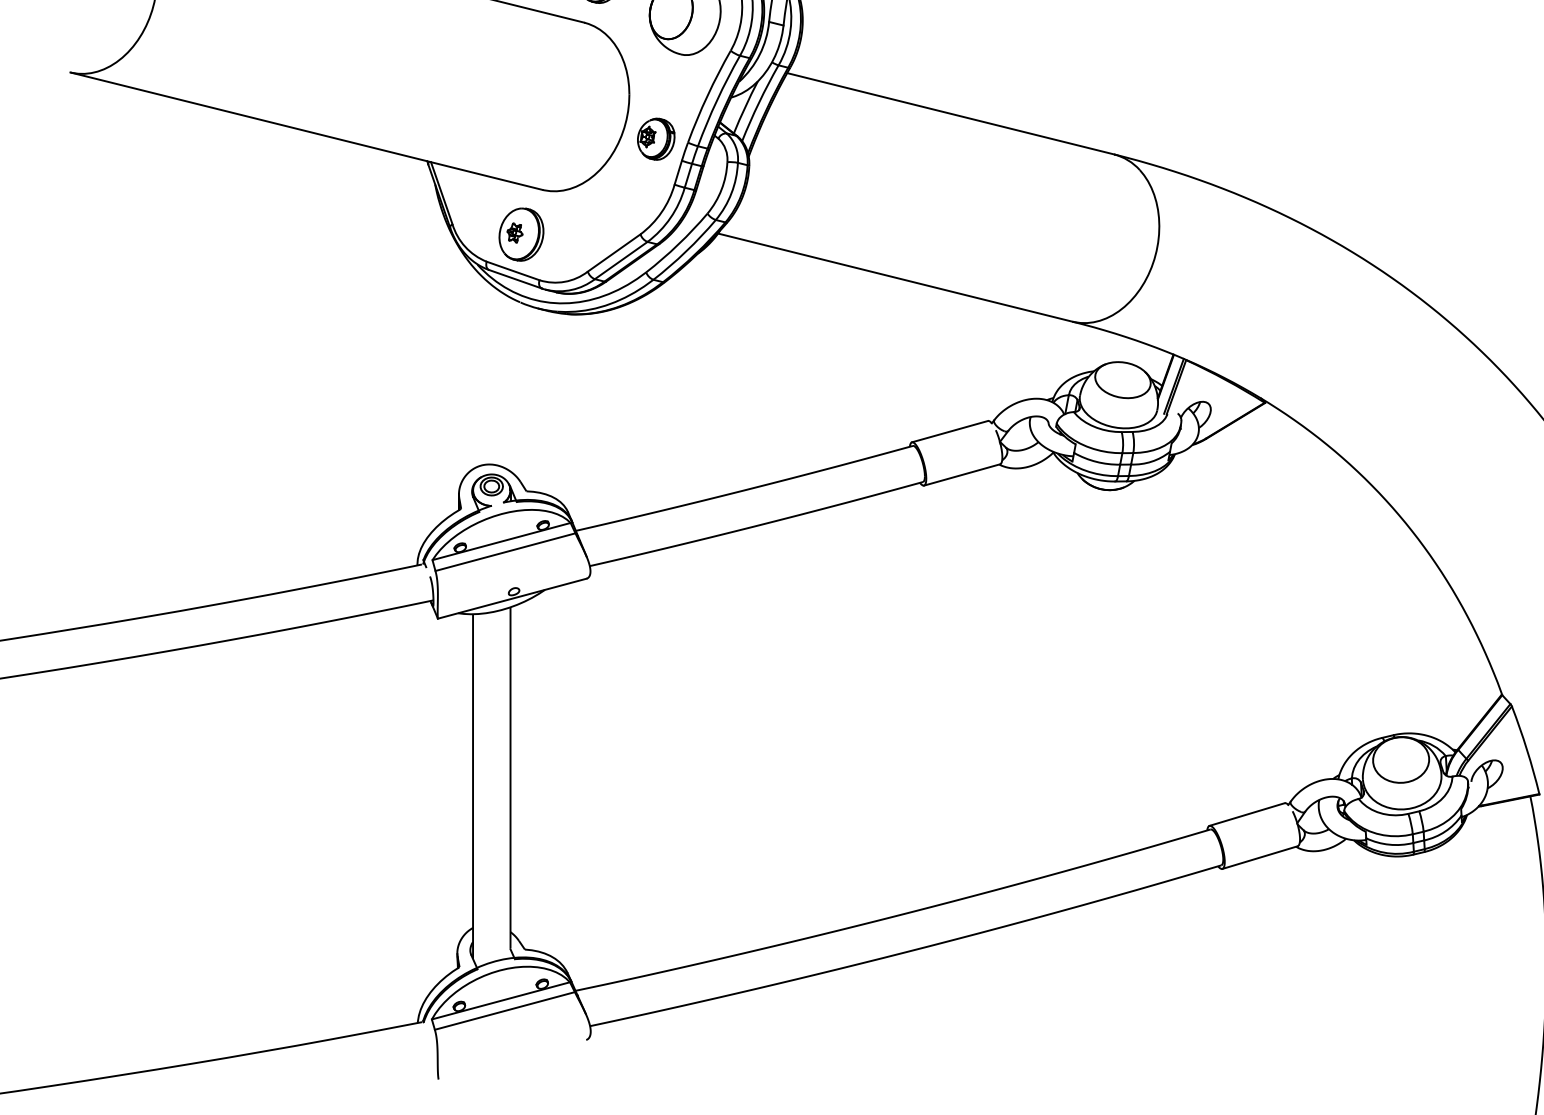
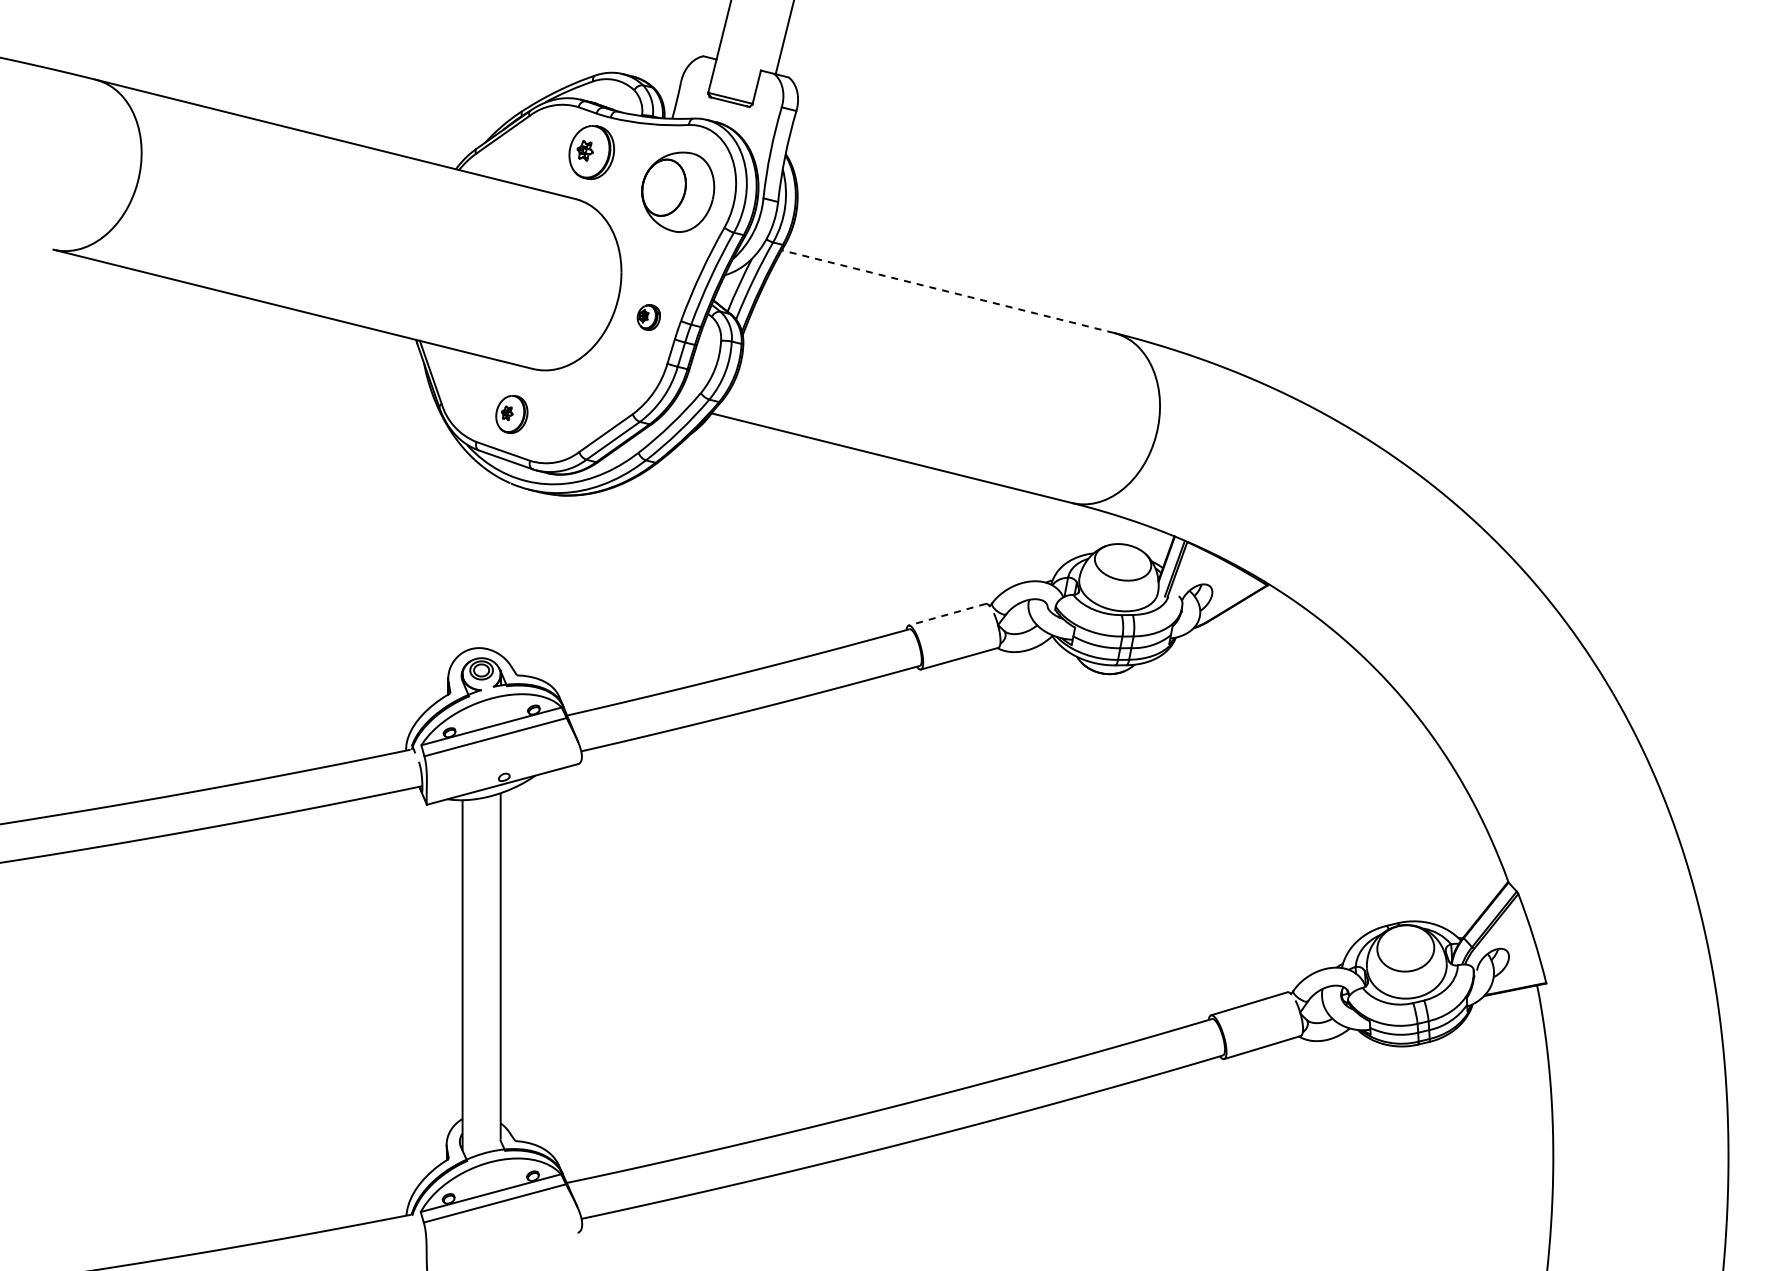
line: (950, 113) -> (947, 291), solid -> dashed
part: (655, 139) -> (648, 317), size x0.6
part: (521, 234) -> (511, 414), size x0.7
line: (949, 431) -> (946, 614), solid -> dashed

